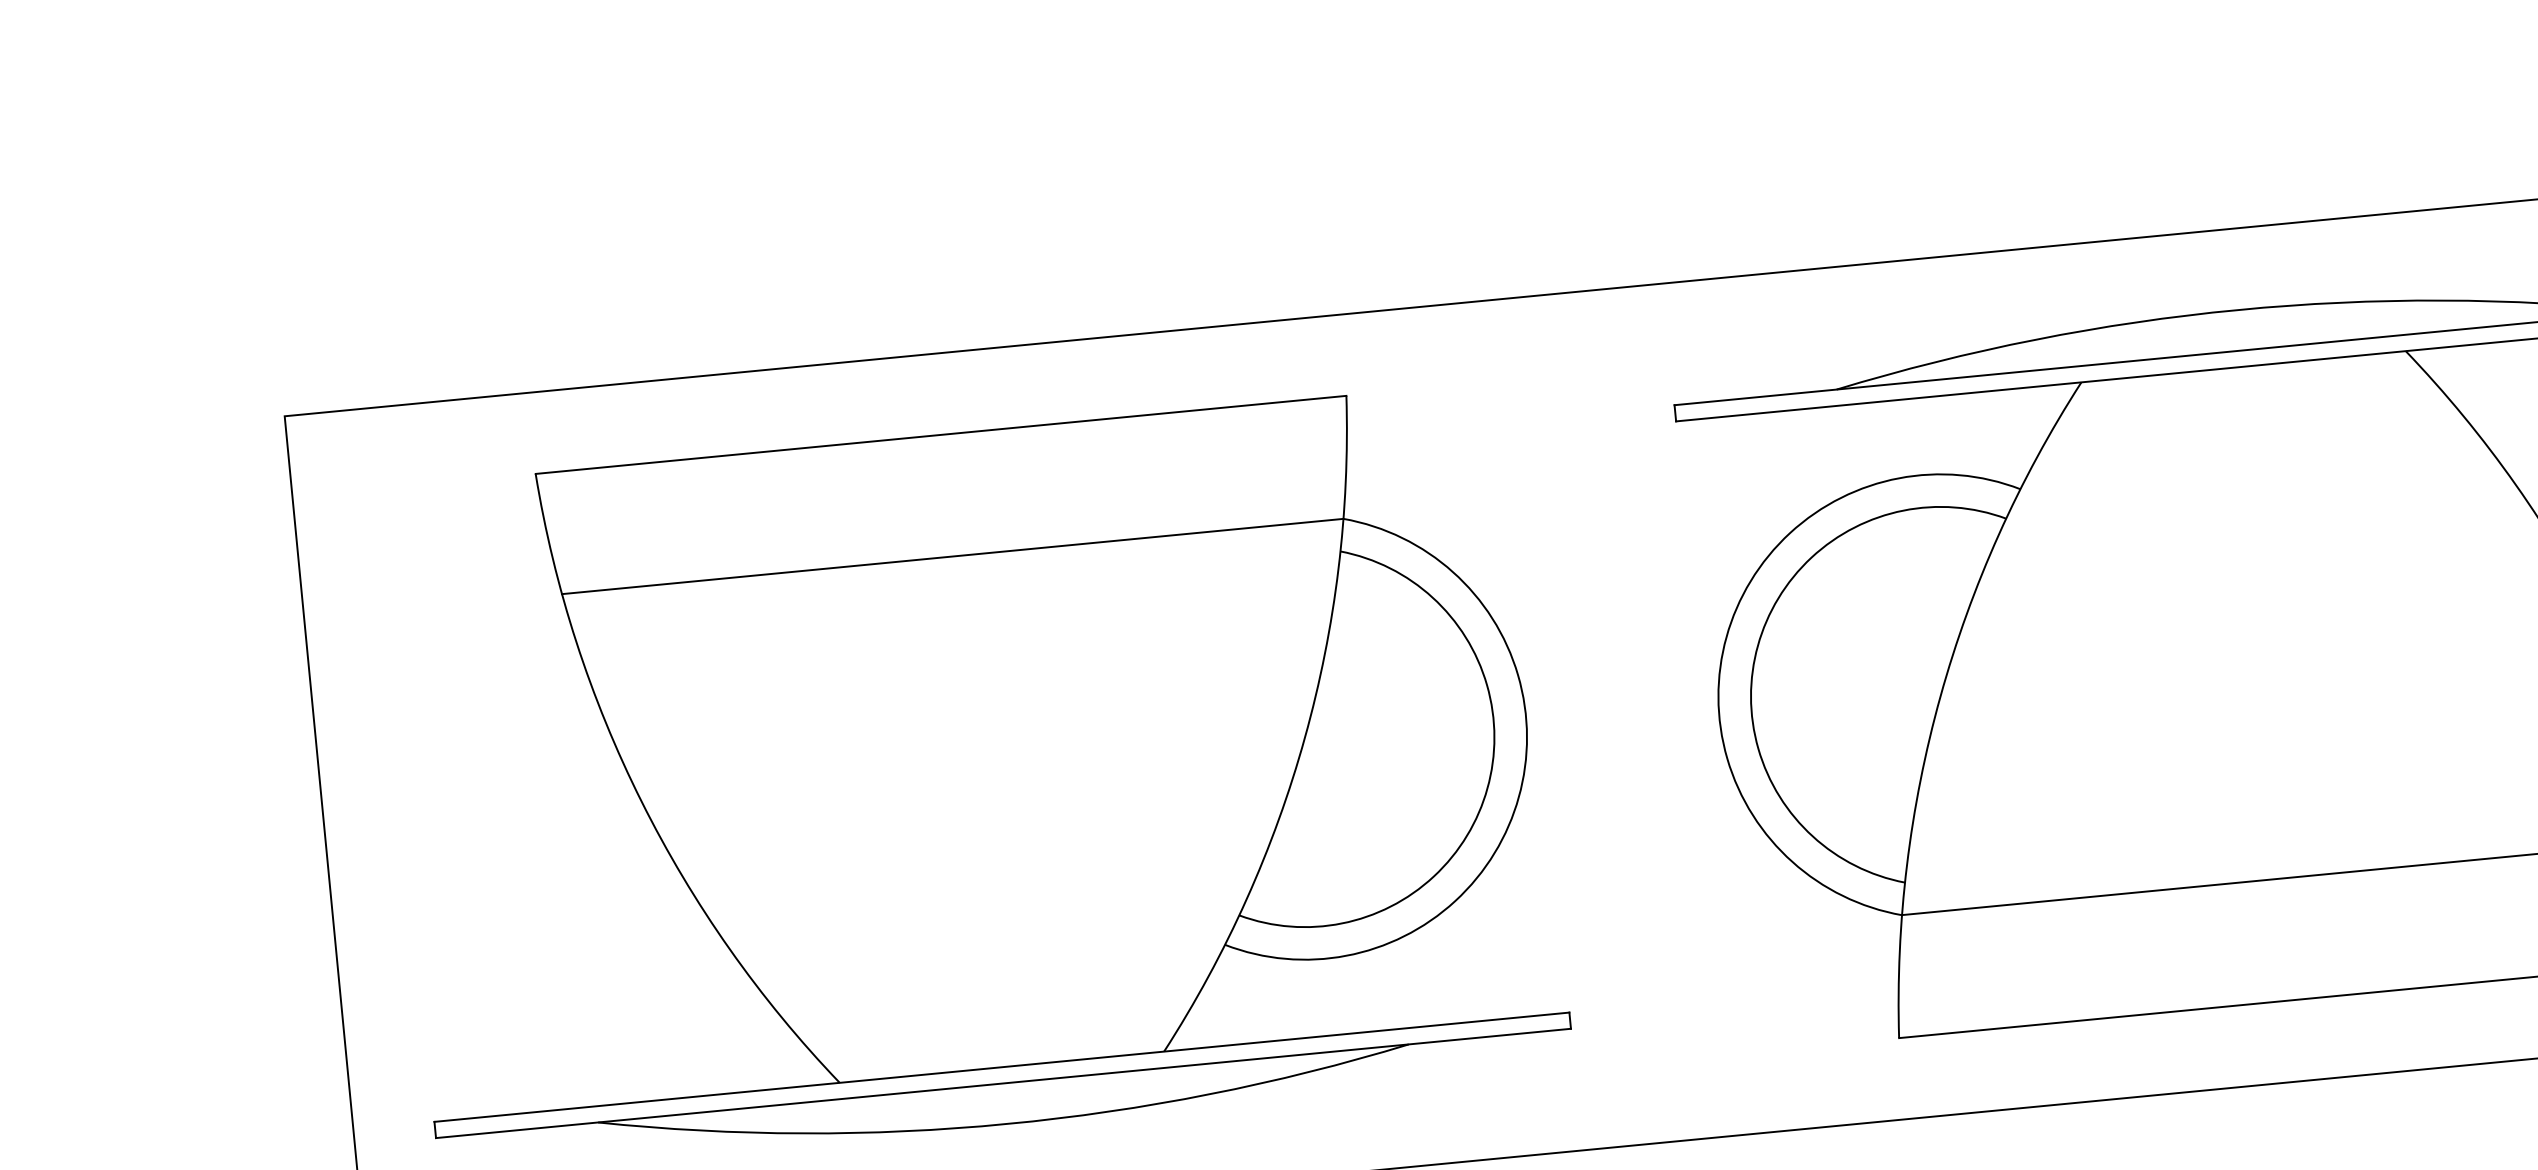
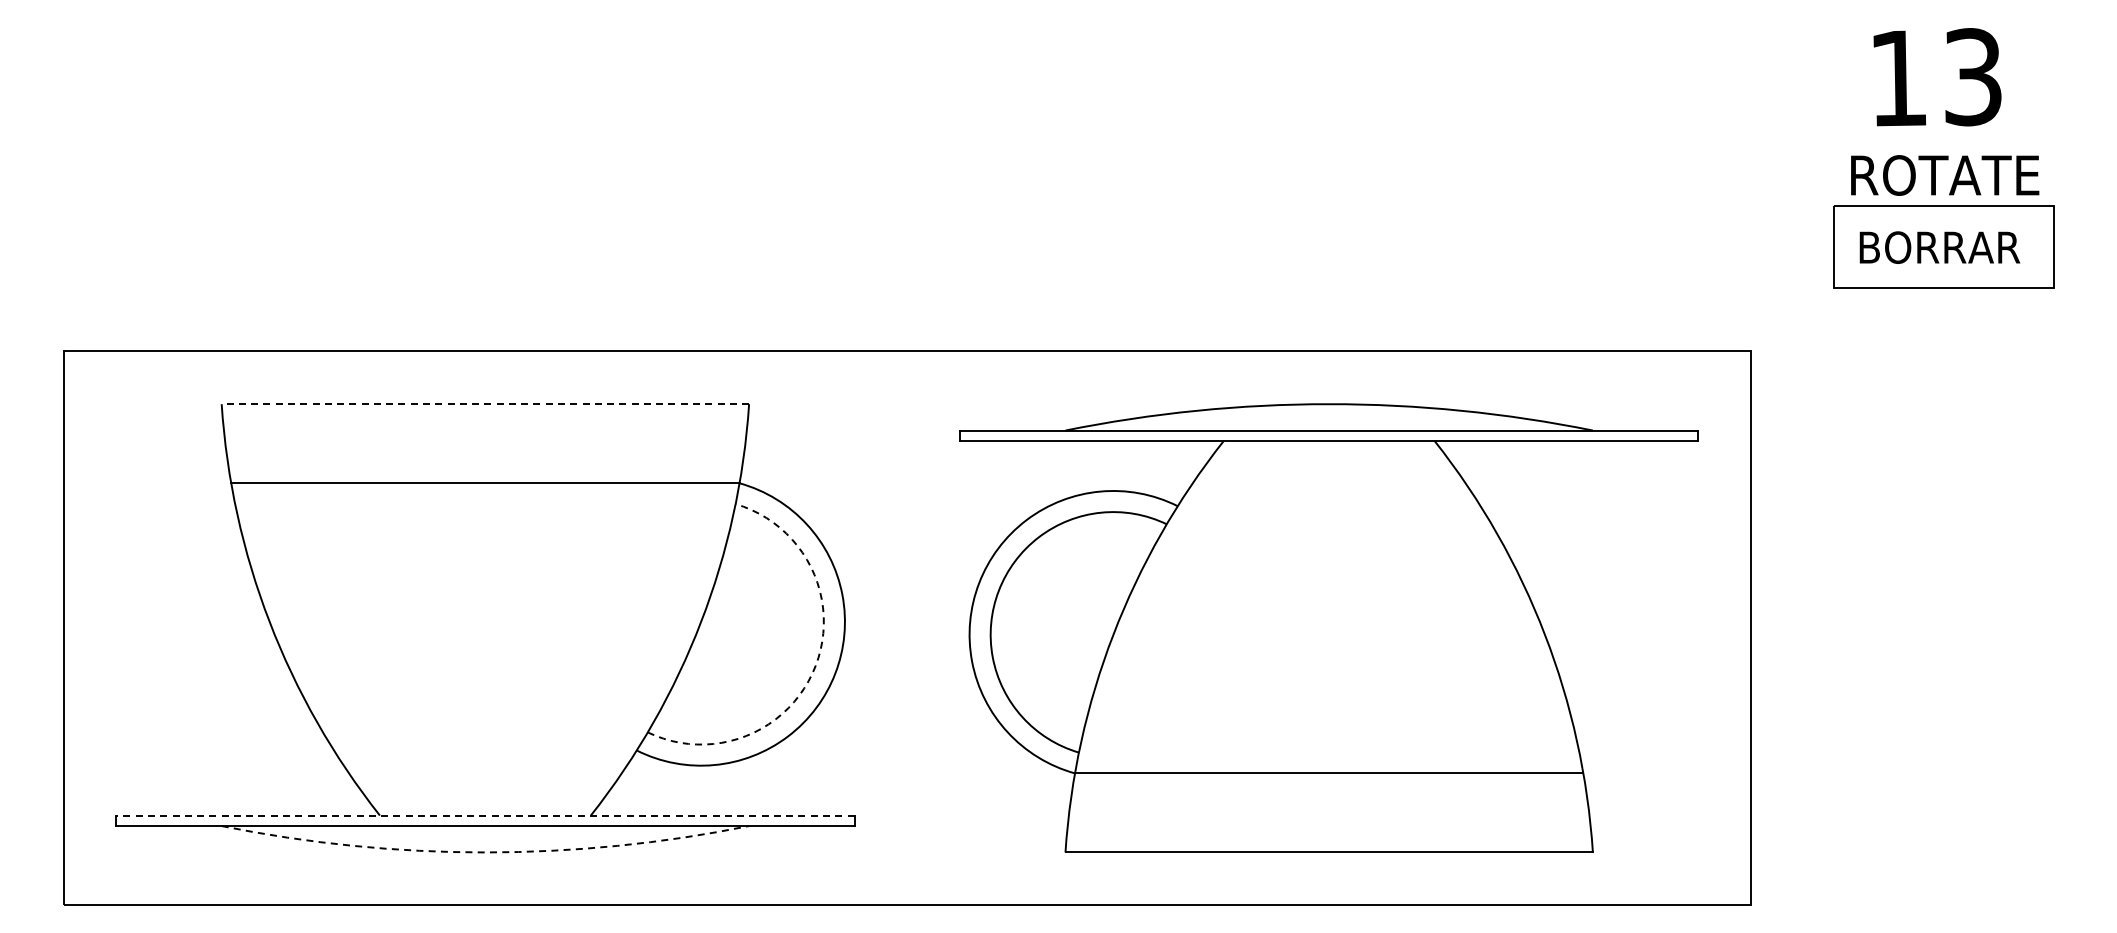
line: (941, 435) -> (485, 404), solid -> dashed
arc: (1487, 787) -> (815, 665), solid -> dashed
line: (1000, 1067) -> (484, 815), solid -> dashed
arc: (1007, 1124) -> (485, 852), solid -> dashed

